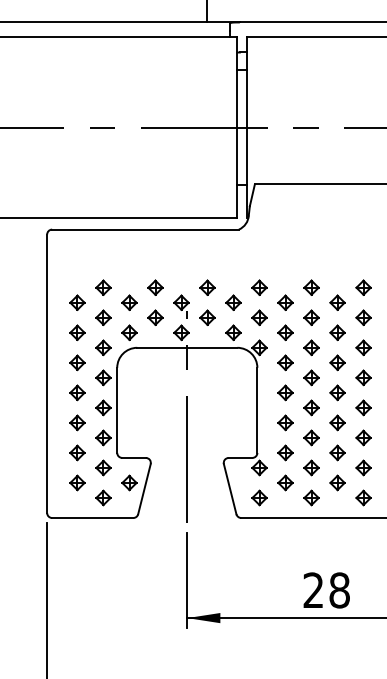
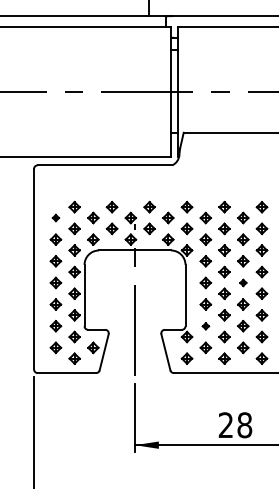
part: (76, 302) -> (55, 217), size x0.6
part: (337, 392) -> (243, 282), size x0.6
part: (285, 453) -> (205, 326), size x0.6

